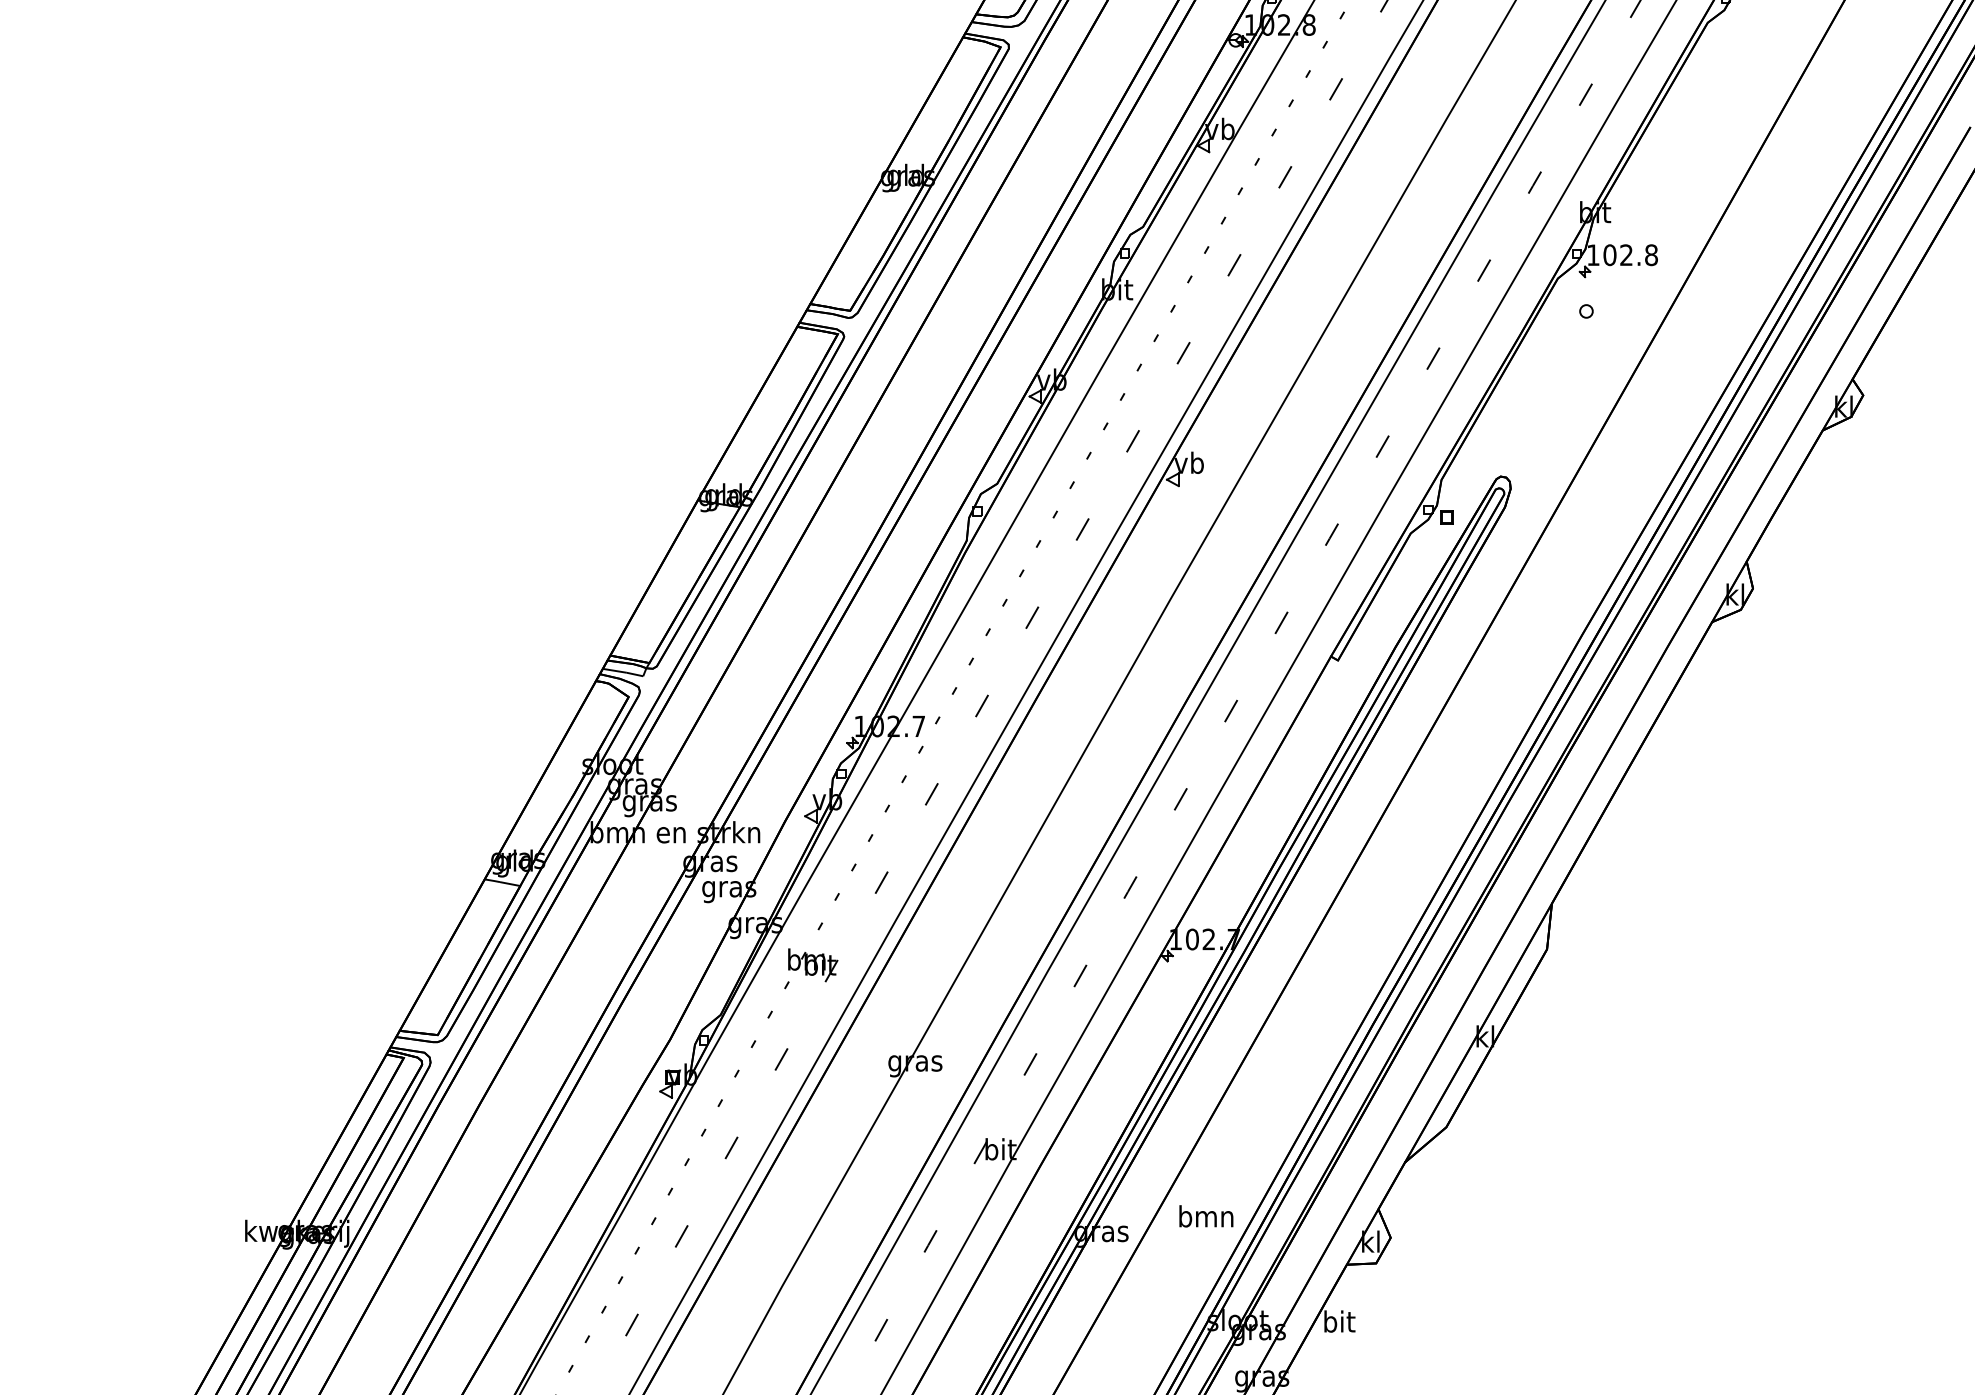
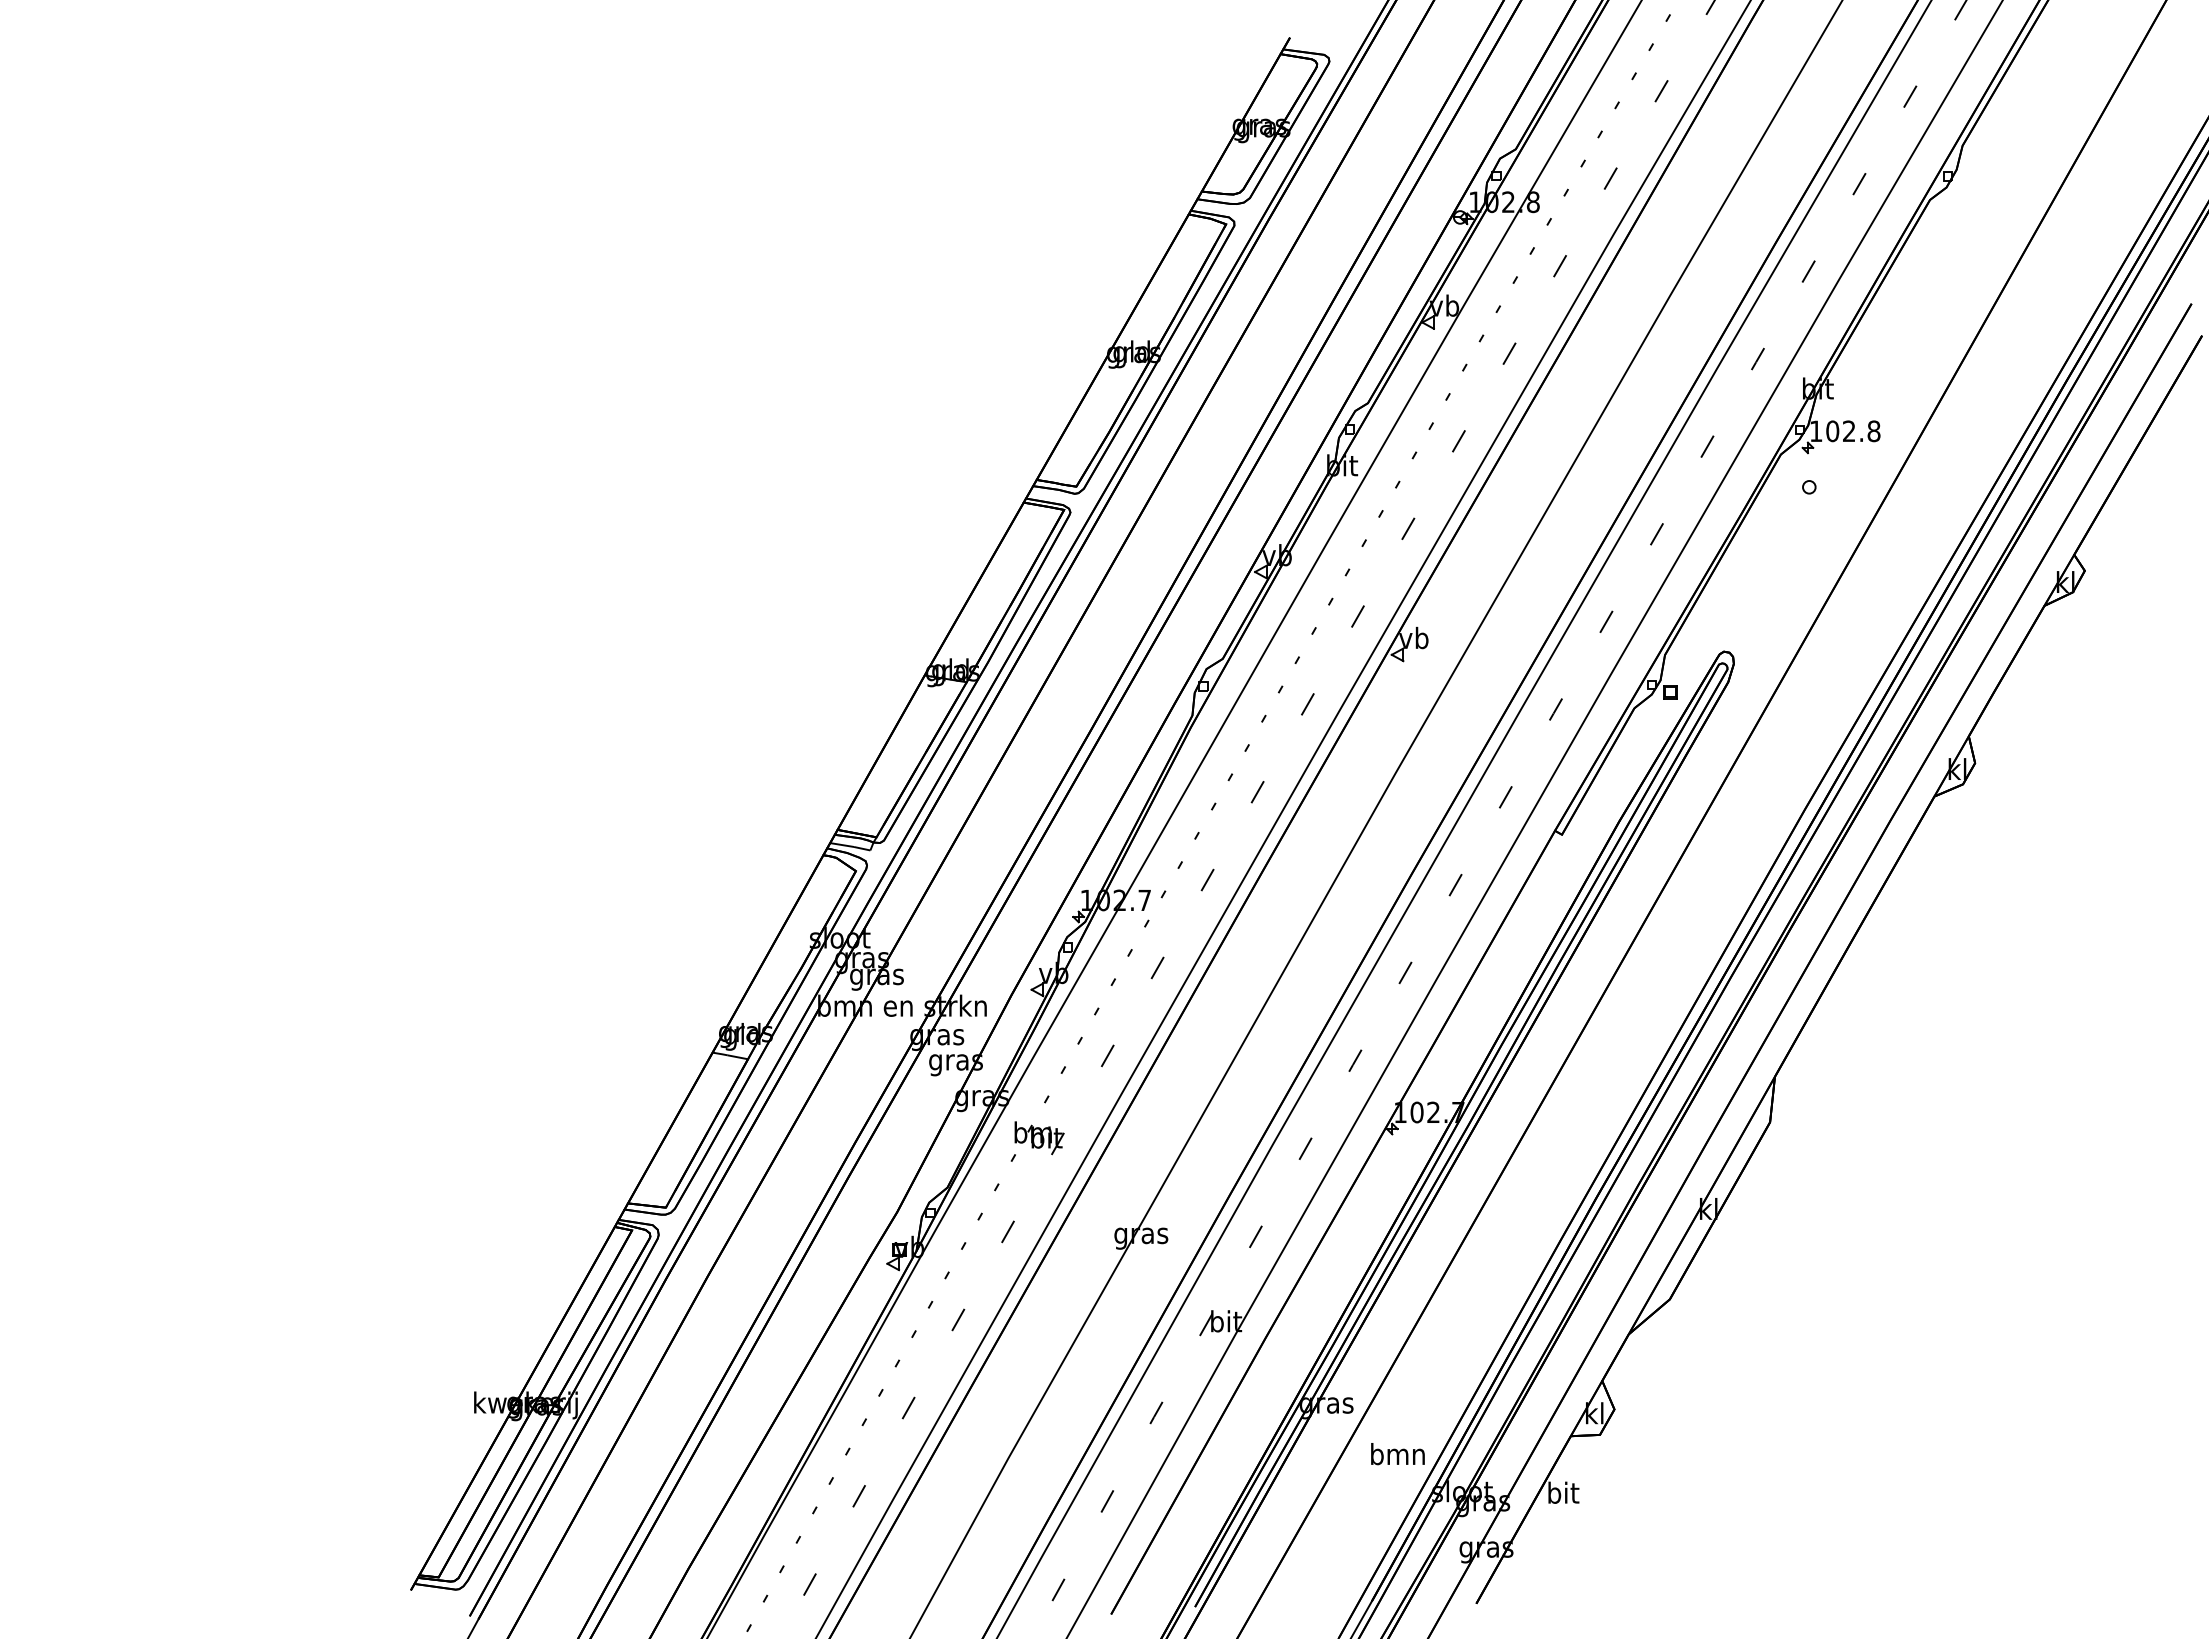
text: (1205, 1216) -> (1397, 1454), moved

